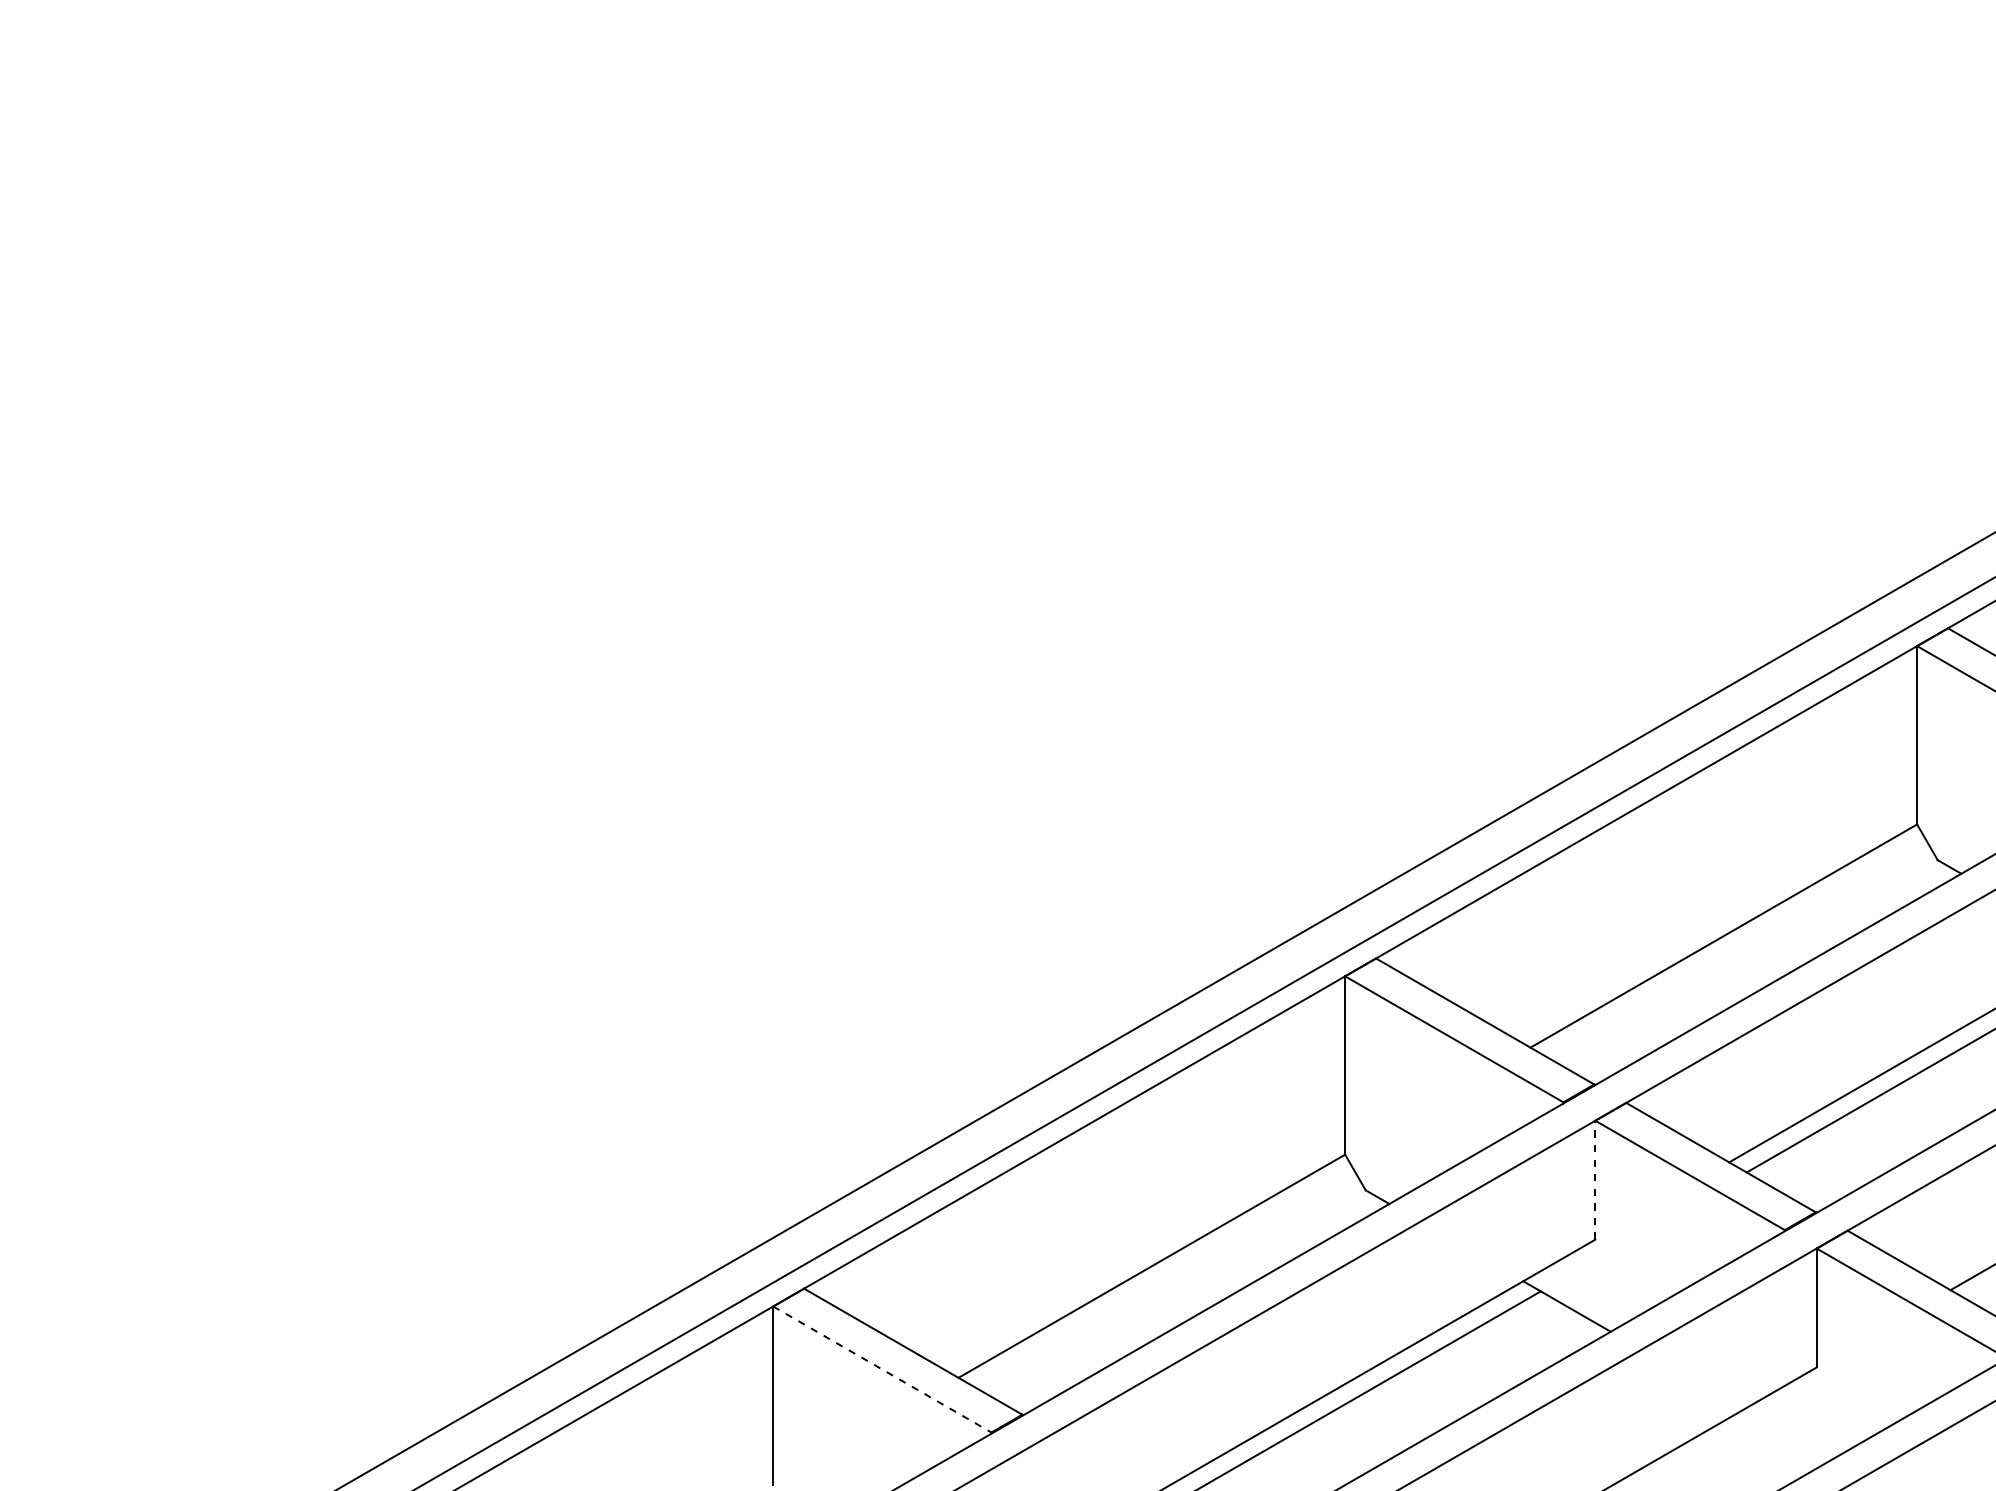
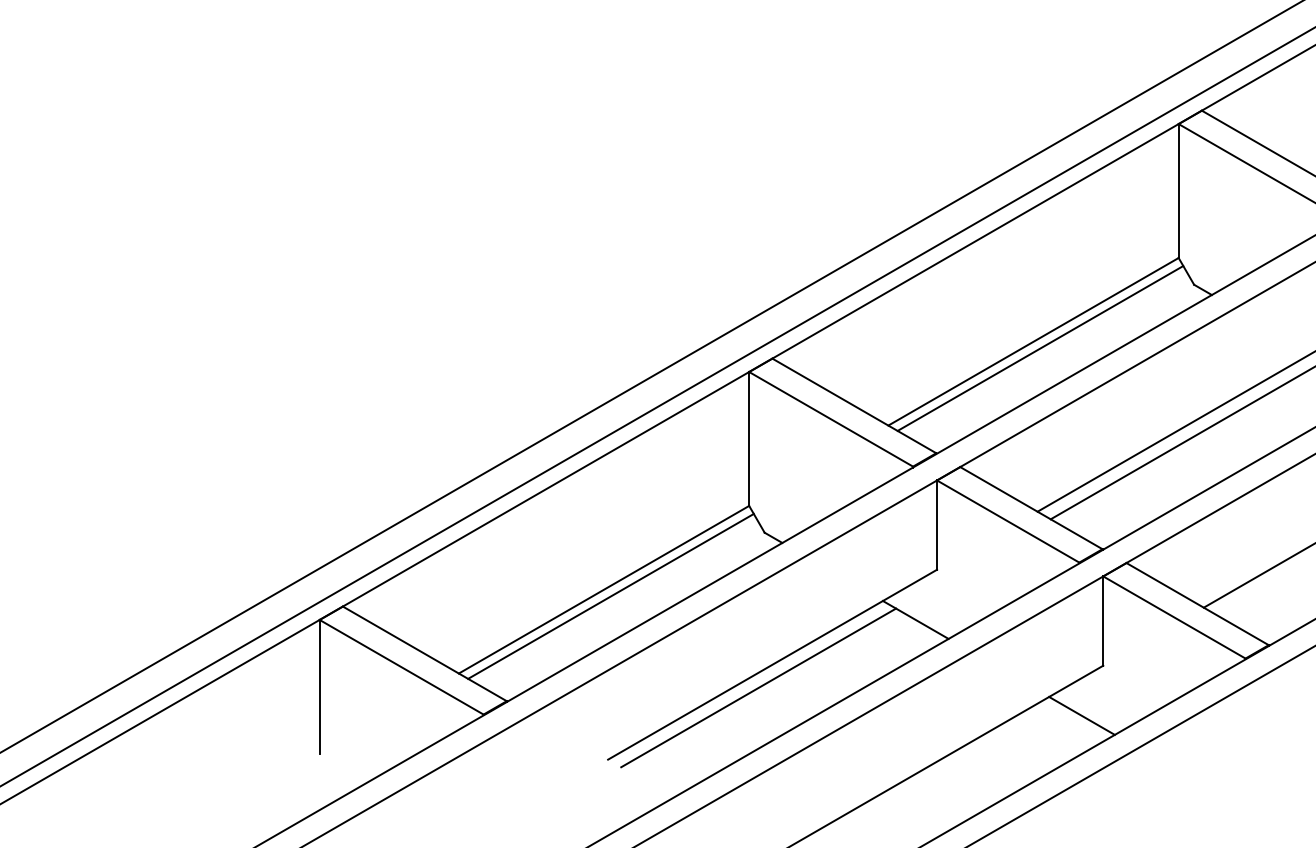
line: (1732, 944) -> (1040, 348), added
line: (1595, 1179) -> (937, 524), dashed -> solid
line: (1160, 1274) -> (610, 595), added
line: (882, 1369) -> (401, 667), dashed -> solid
line: (1788, 1434) -> (1082, 716), added

